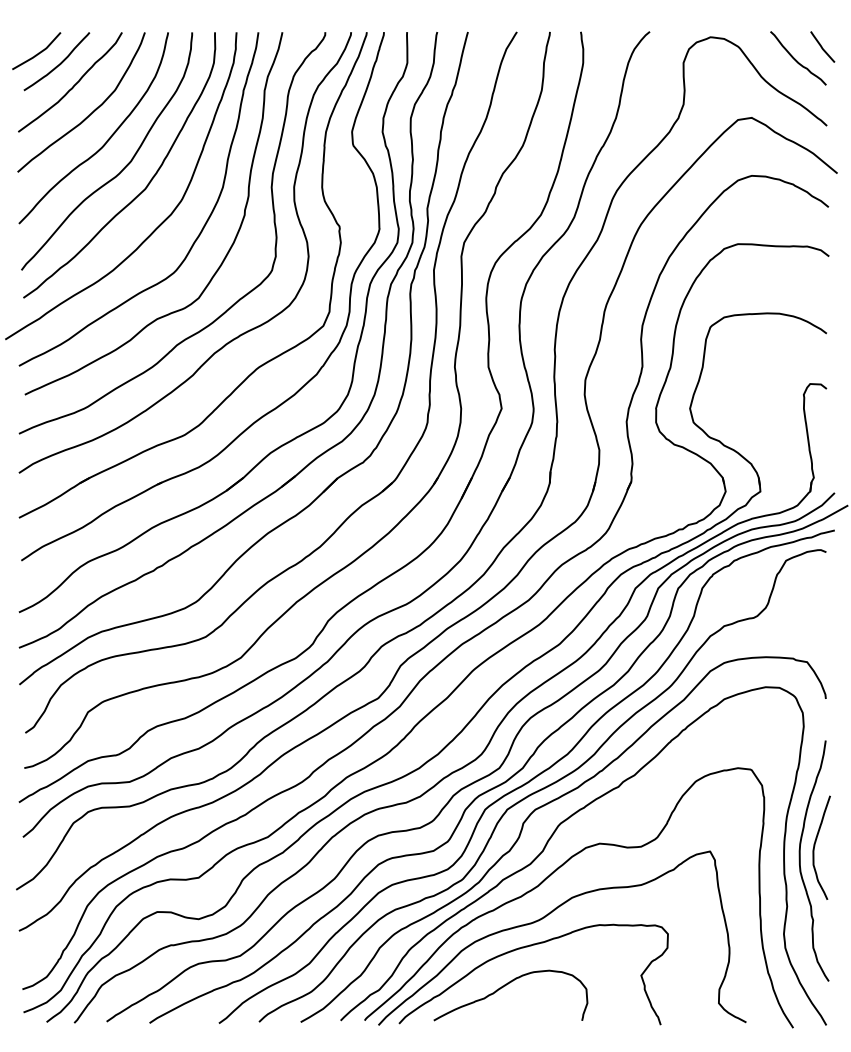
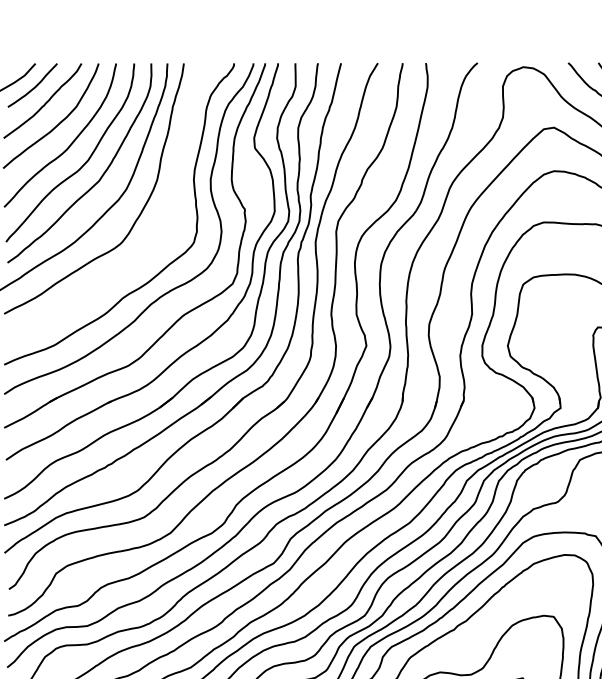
curve: (227, 251) -> (160, 227), removed

